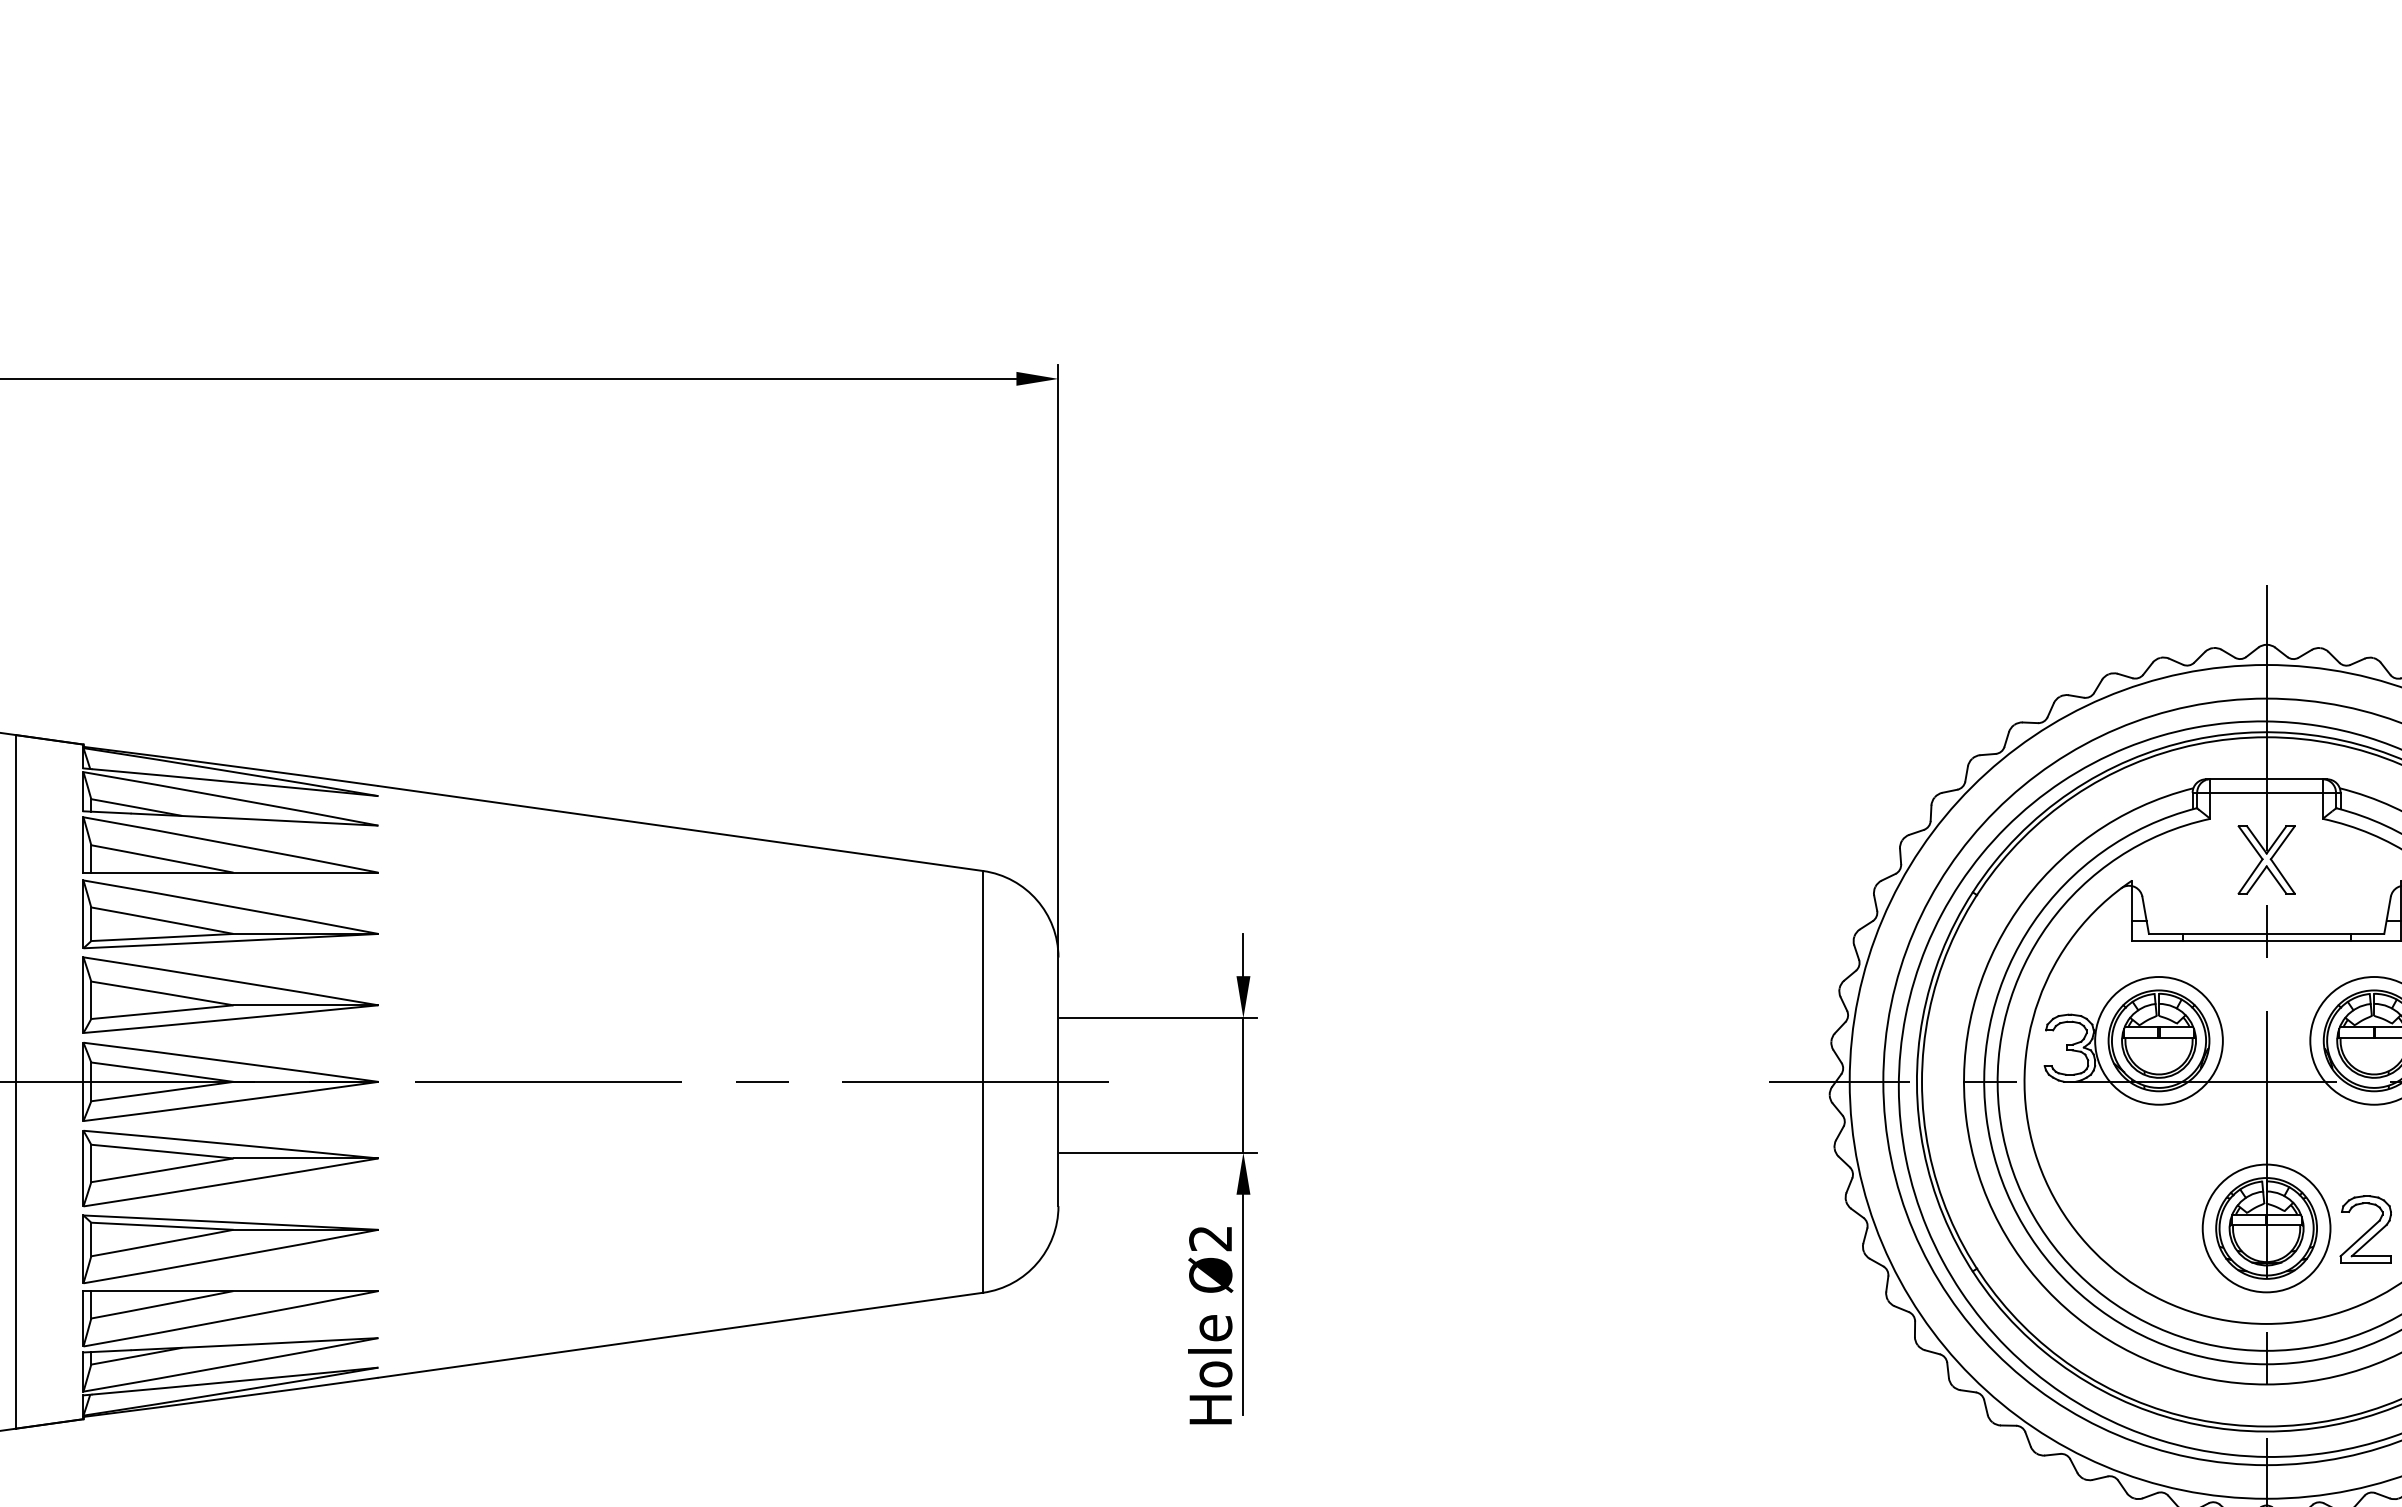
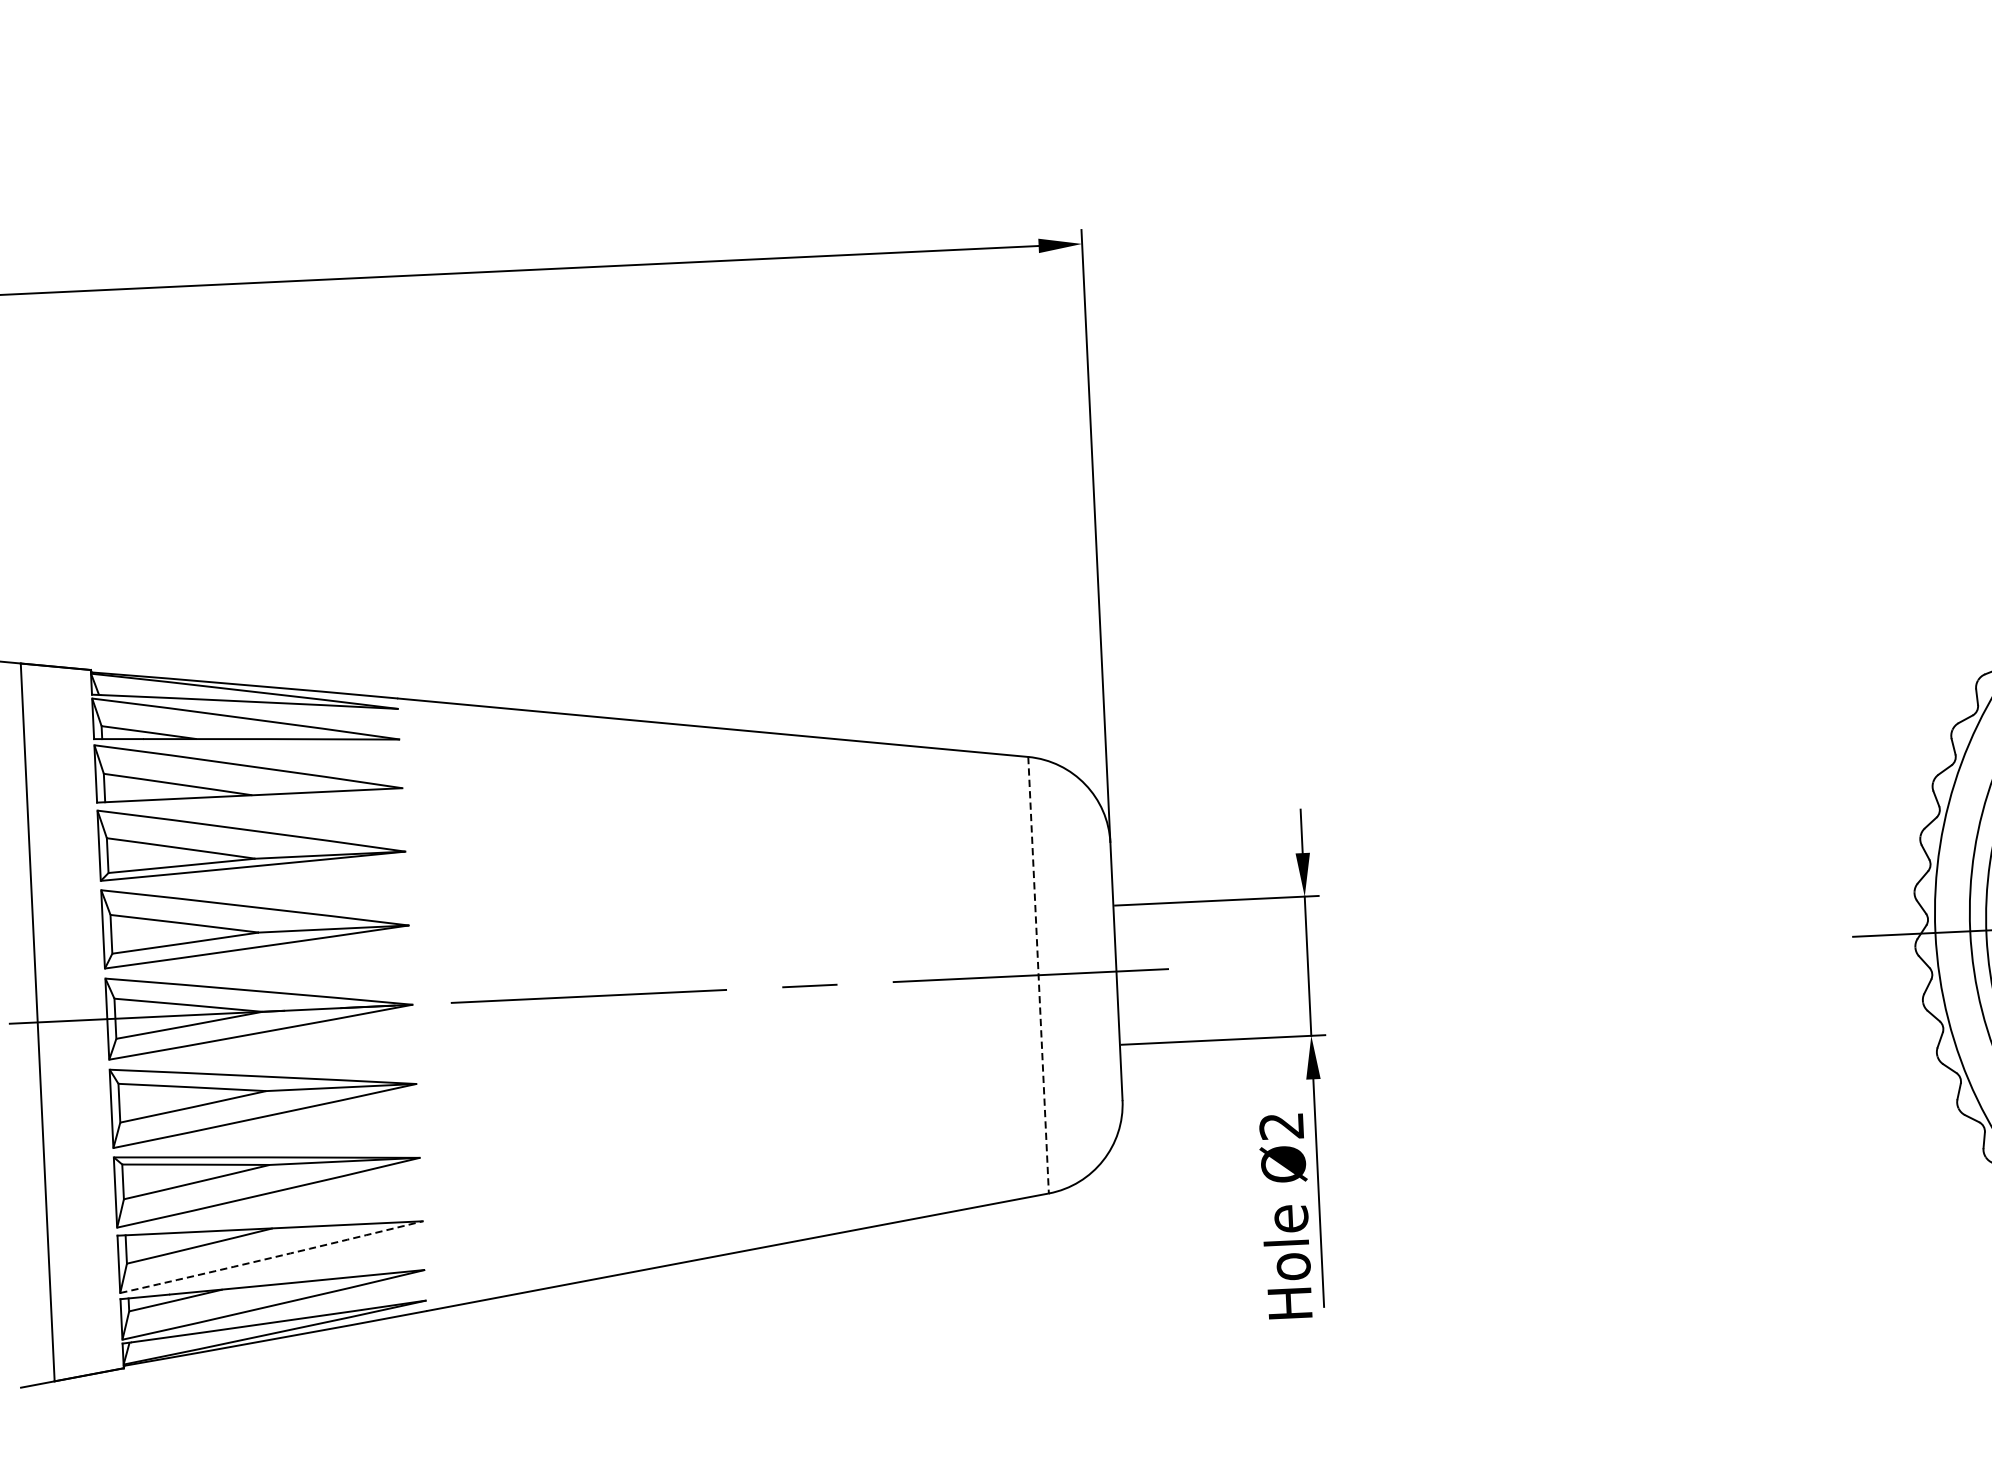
line: (983, 1081) -> (1038, 974), solid -> dashed
arc: (231, 1319) -> (272, 1257), solid -> dashed

